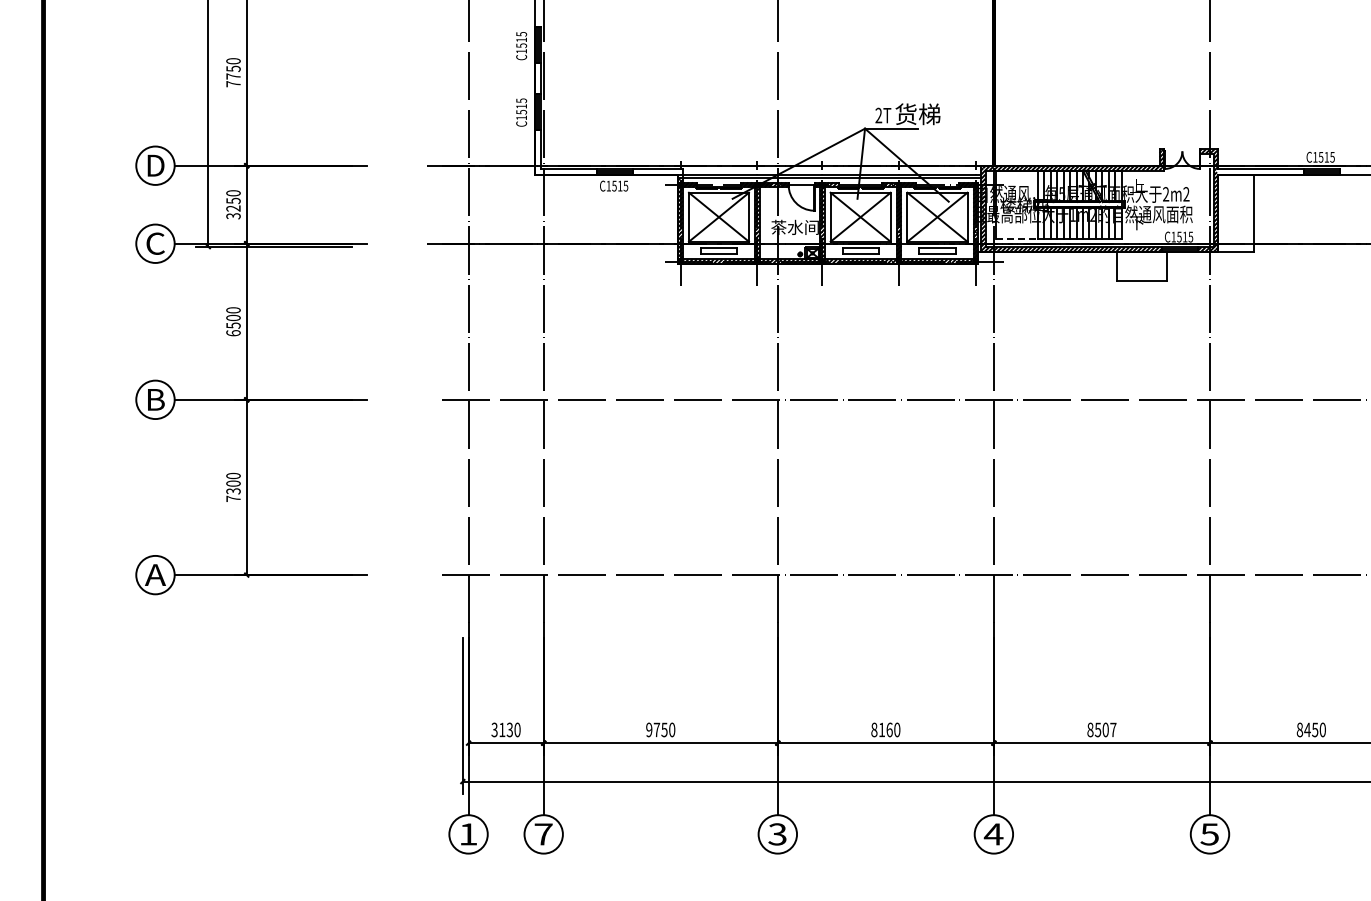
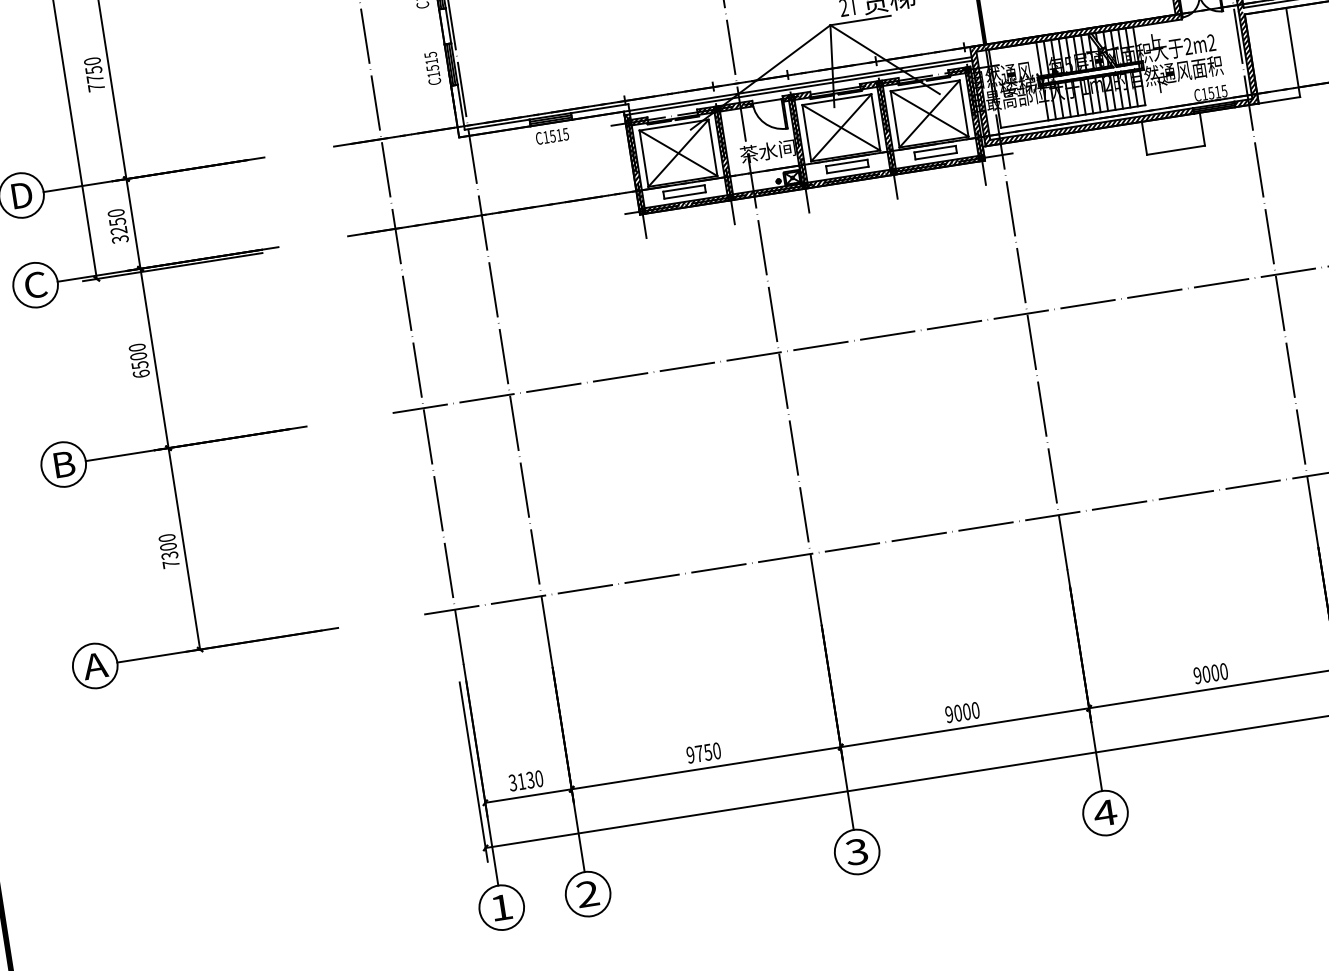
line: (1016, 238) -> (1024, 124), dashed -> solid
text: (881, 729) -> (957, 712), 8160 -> 9000
text: (1101, 729) -> (1210, 673), 8507 -> 9000
text: (543, 834) -> (587, 894), 7 -> 2

